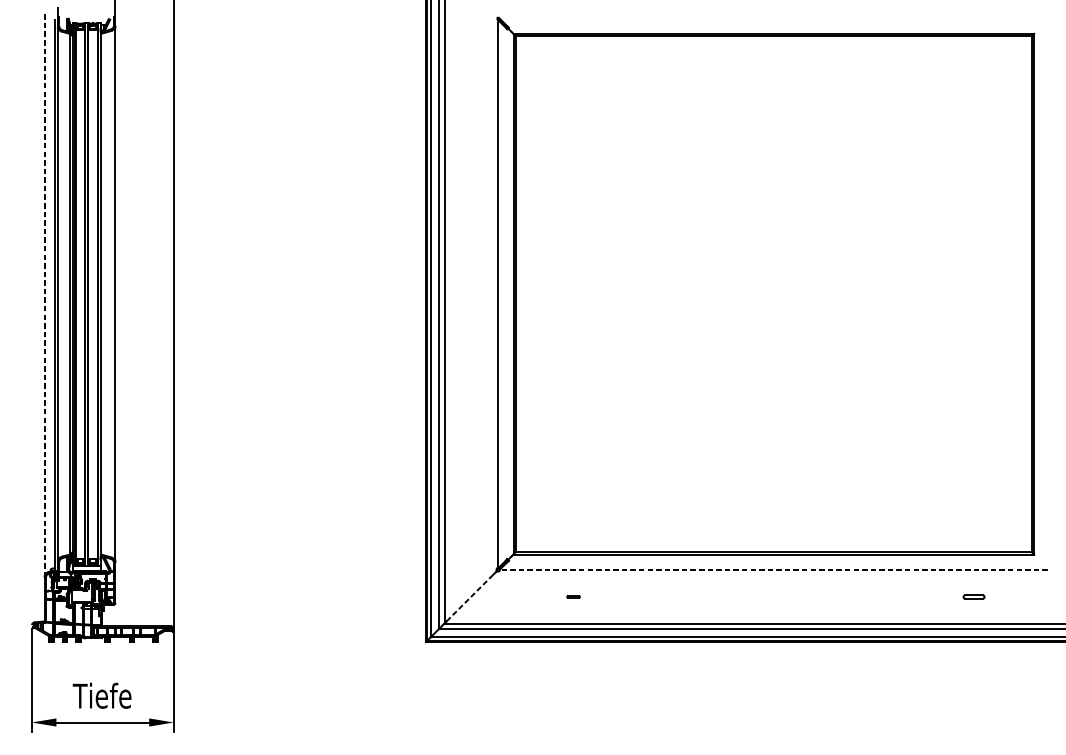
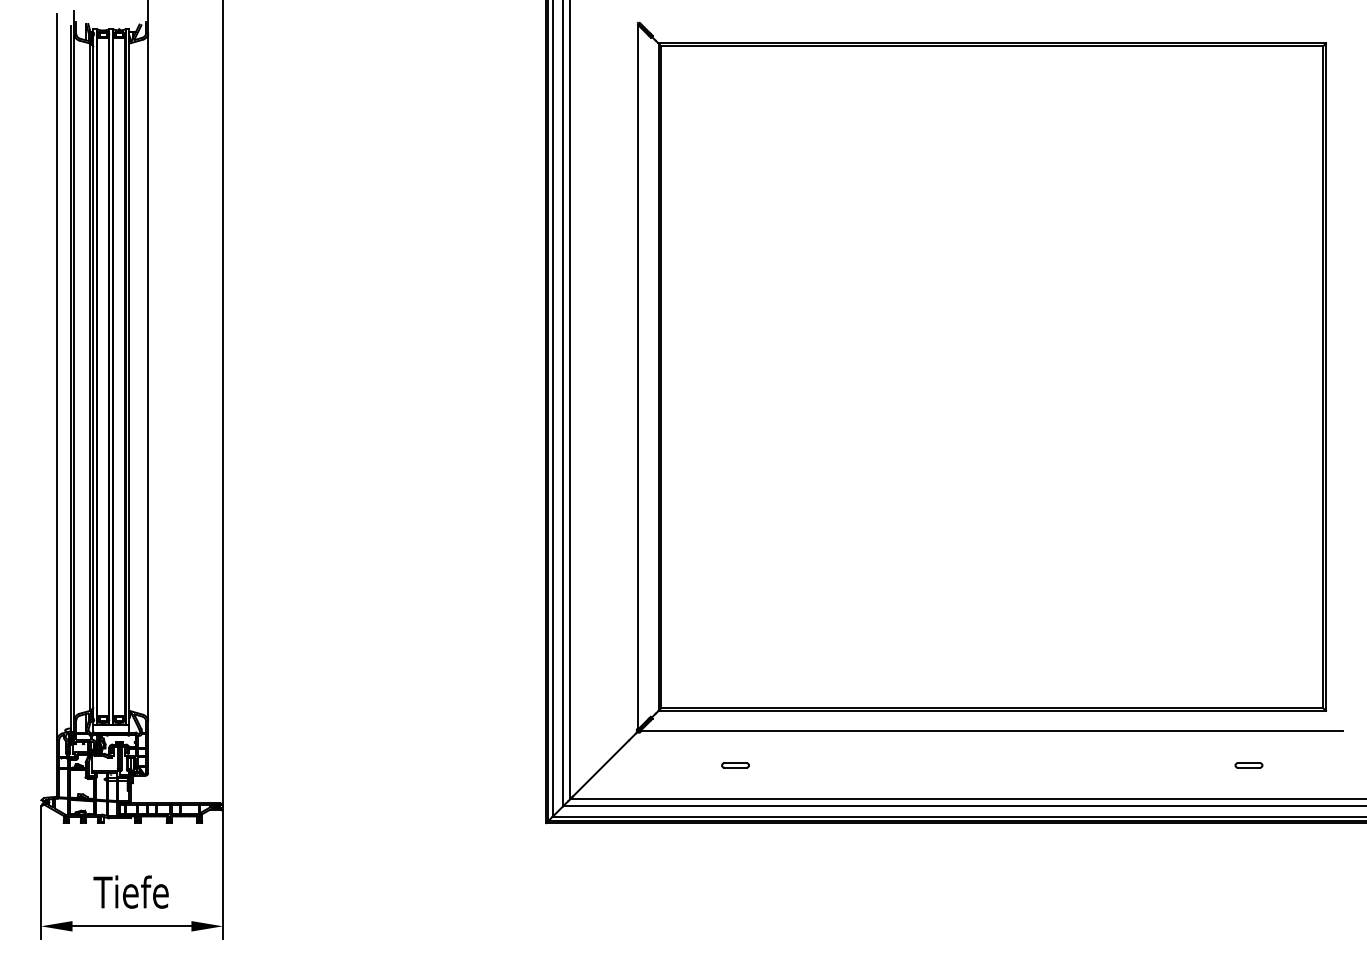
line: (44, 293) -> (57, 376), dashed -> solid
line: (773, 570) -> (991, 731), dashed -> solid
part: (573, 597) -> (735, 765), size x1.67
line: (469, 599) -> (601, 768), dashed -> solid

